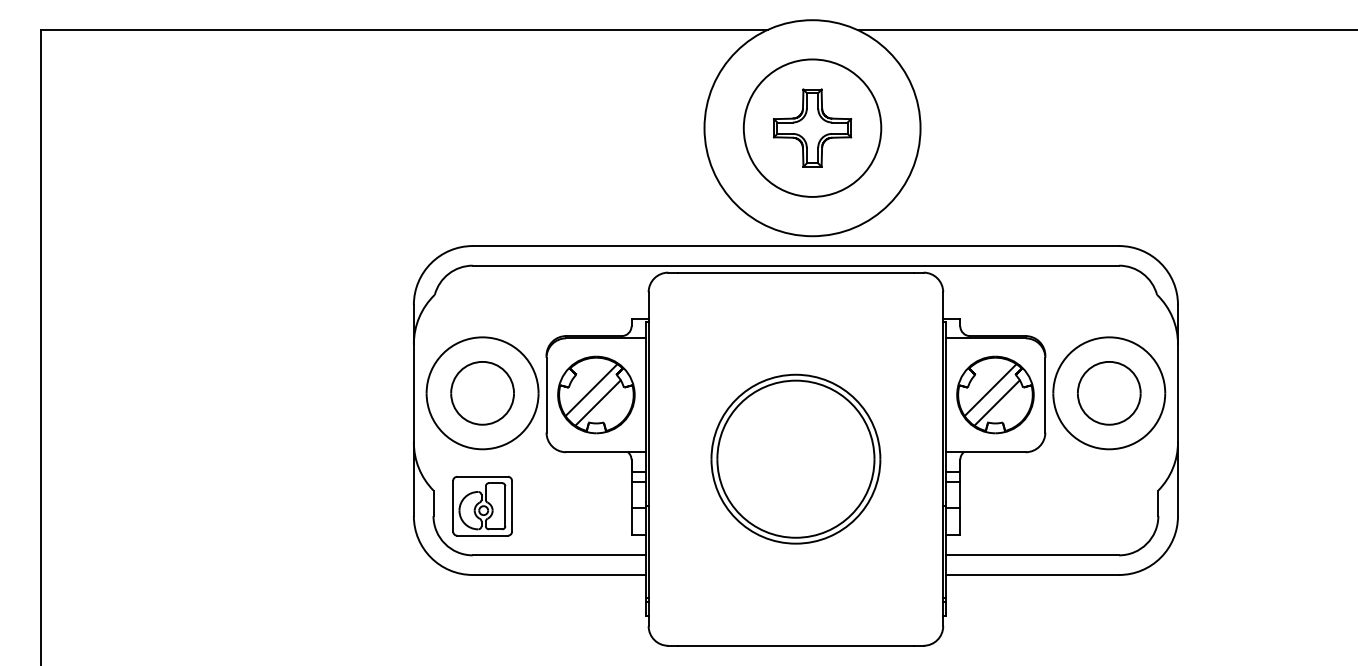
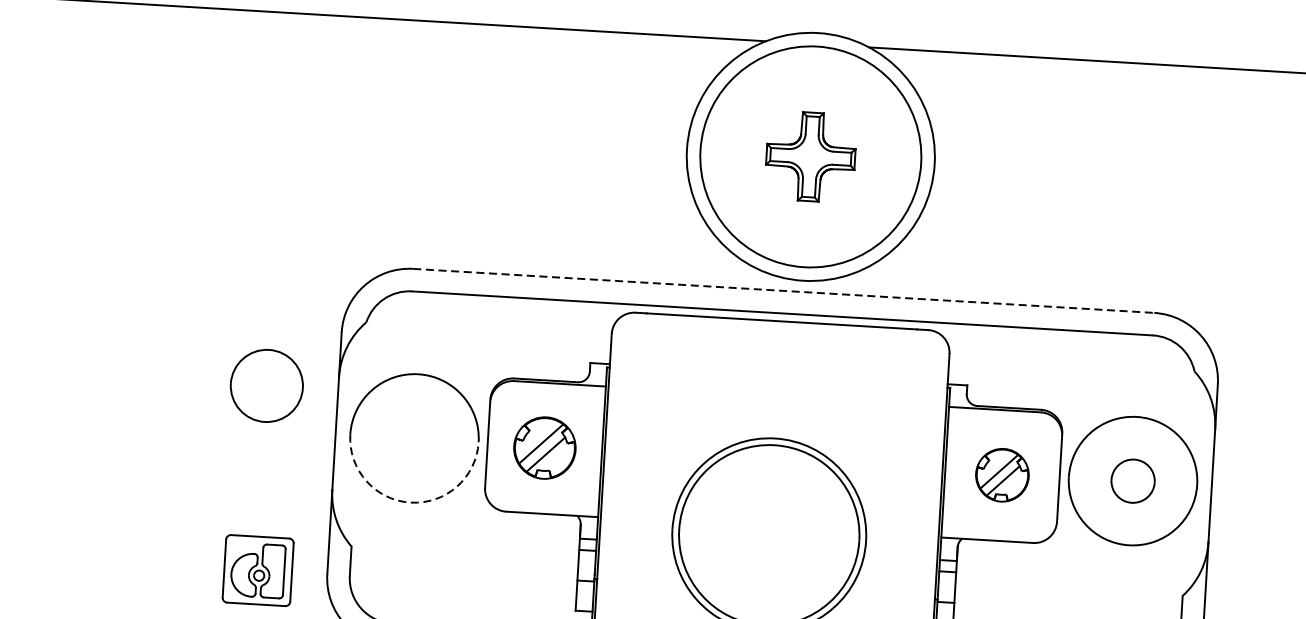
circle: (812, 127) -> (810, 156), size x1.4
line: (796, 246) -> (784, 291), solid -> dashed
part: (482, 393) -> (266, 386), moved
part: (1109, 393) -> (1133, 481), size x0.6
part: (596, 394) -> (545, 447), size x0.7
part: (995, 394) -> (1002, 474), size x0.6
arc: (482, 449) -> (410, 502), solid -> dashed
part: (482, 505) -> (258, 569), moved

